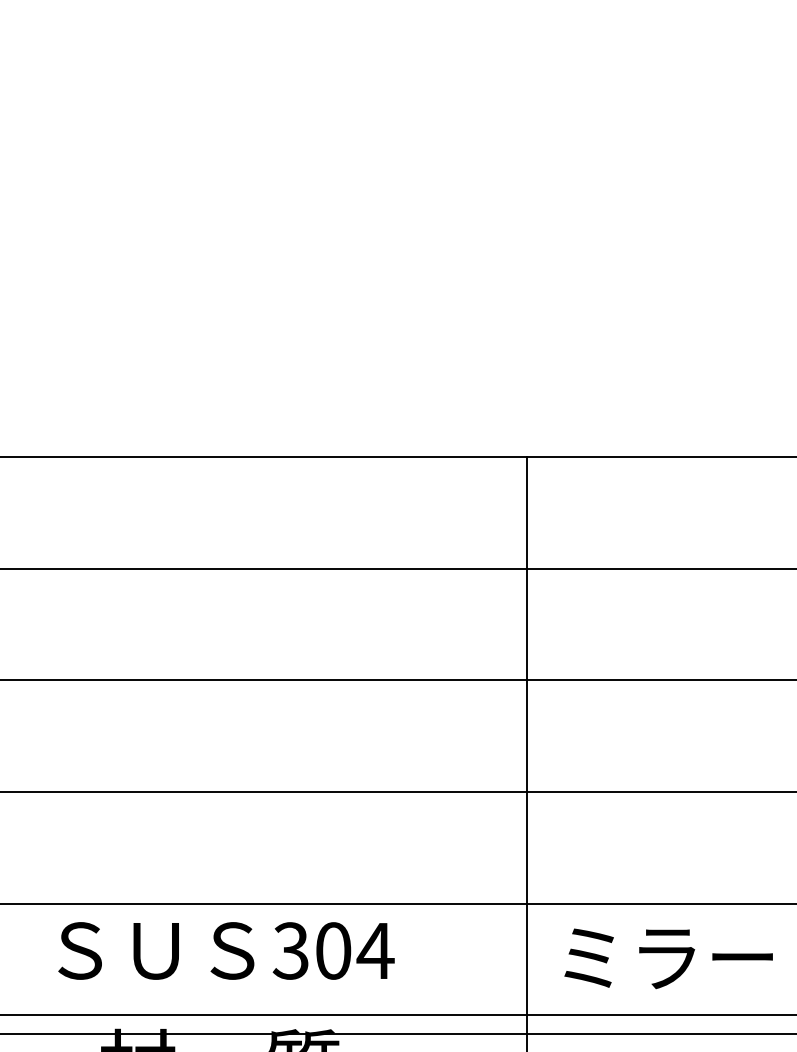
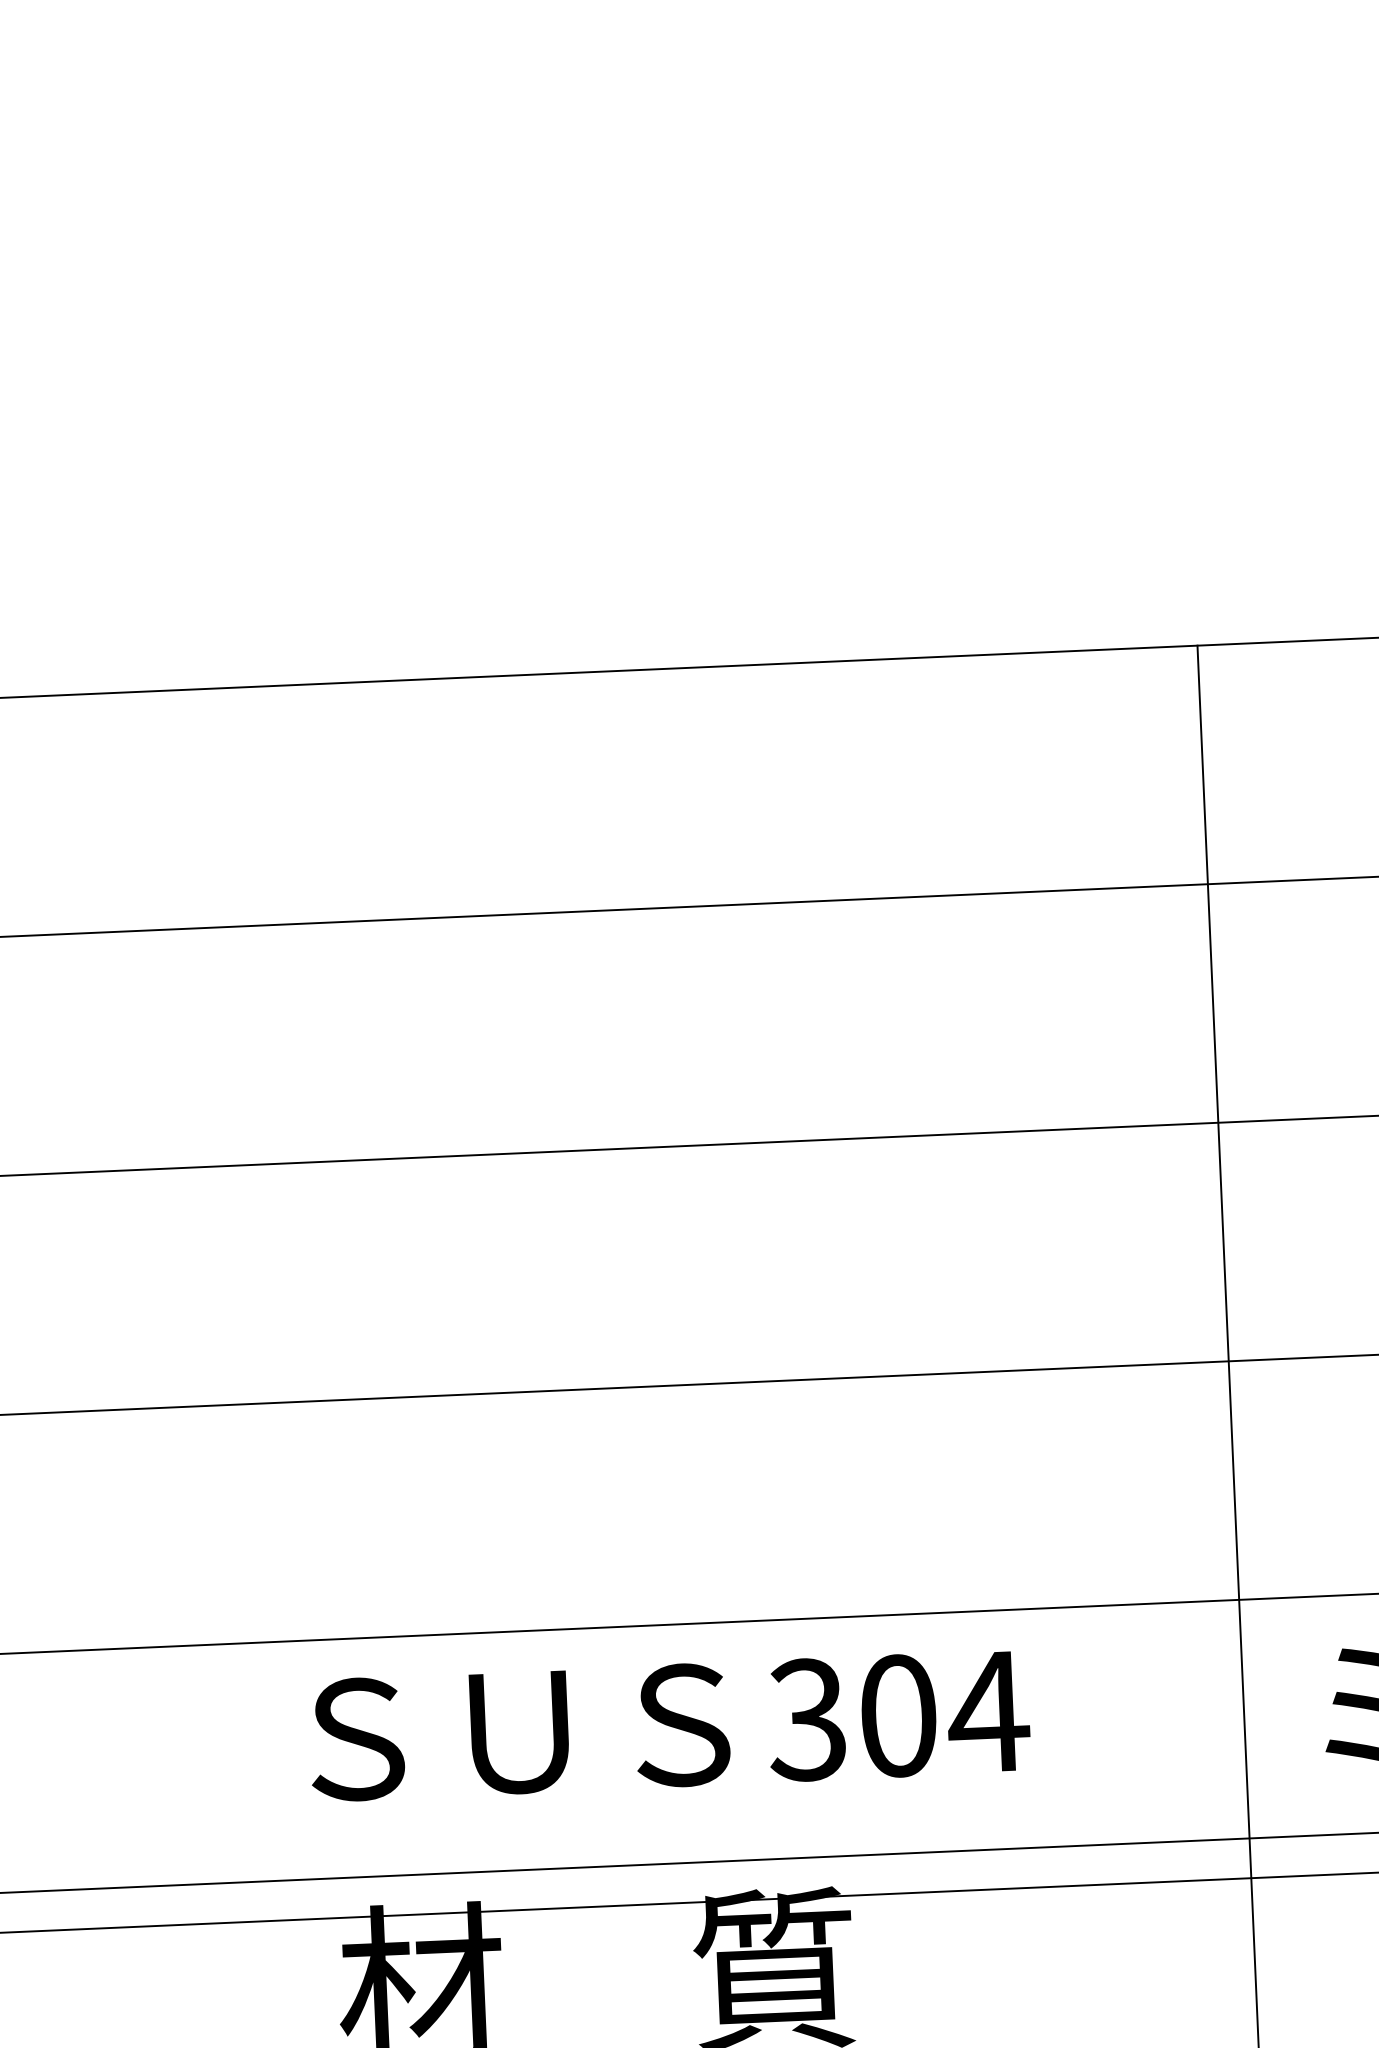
text: (226, 950) -> (669, 1724), moved

